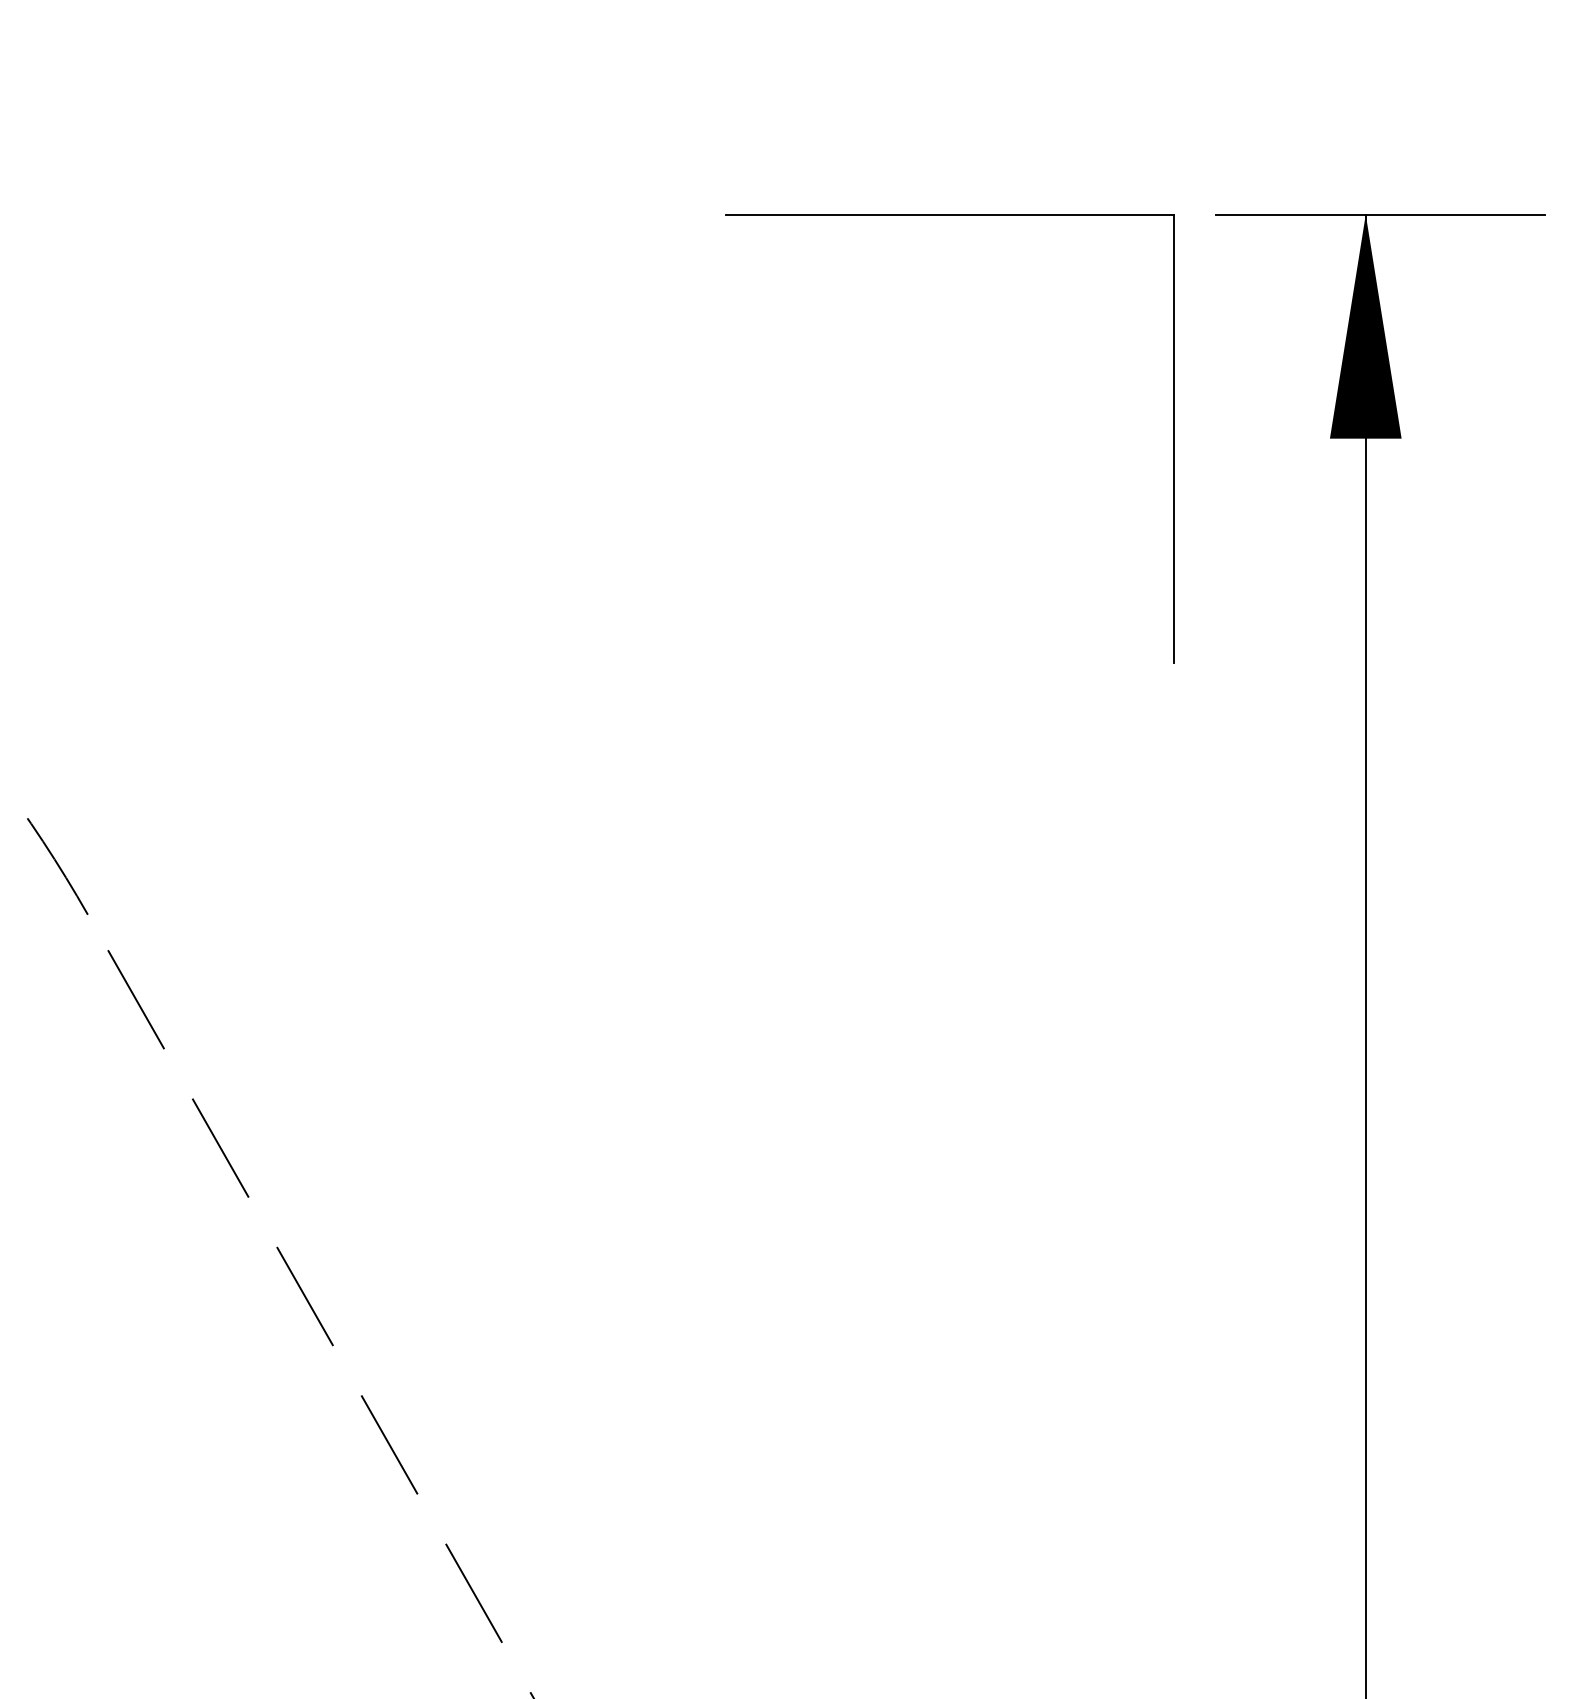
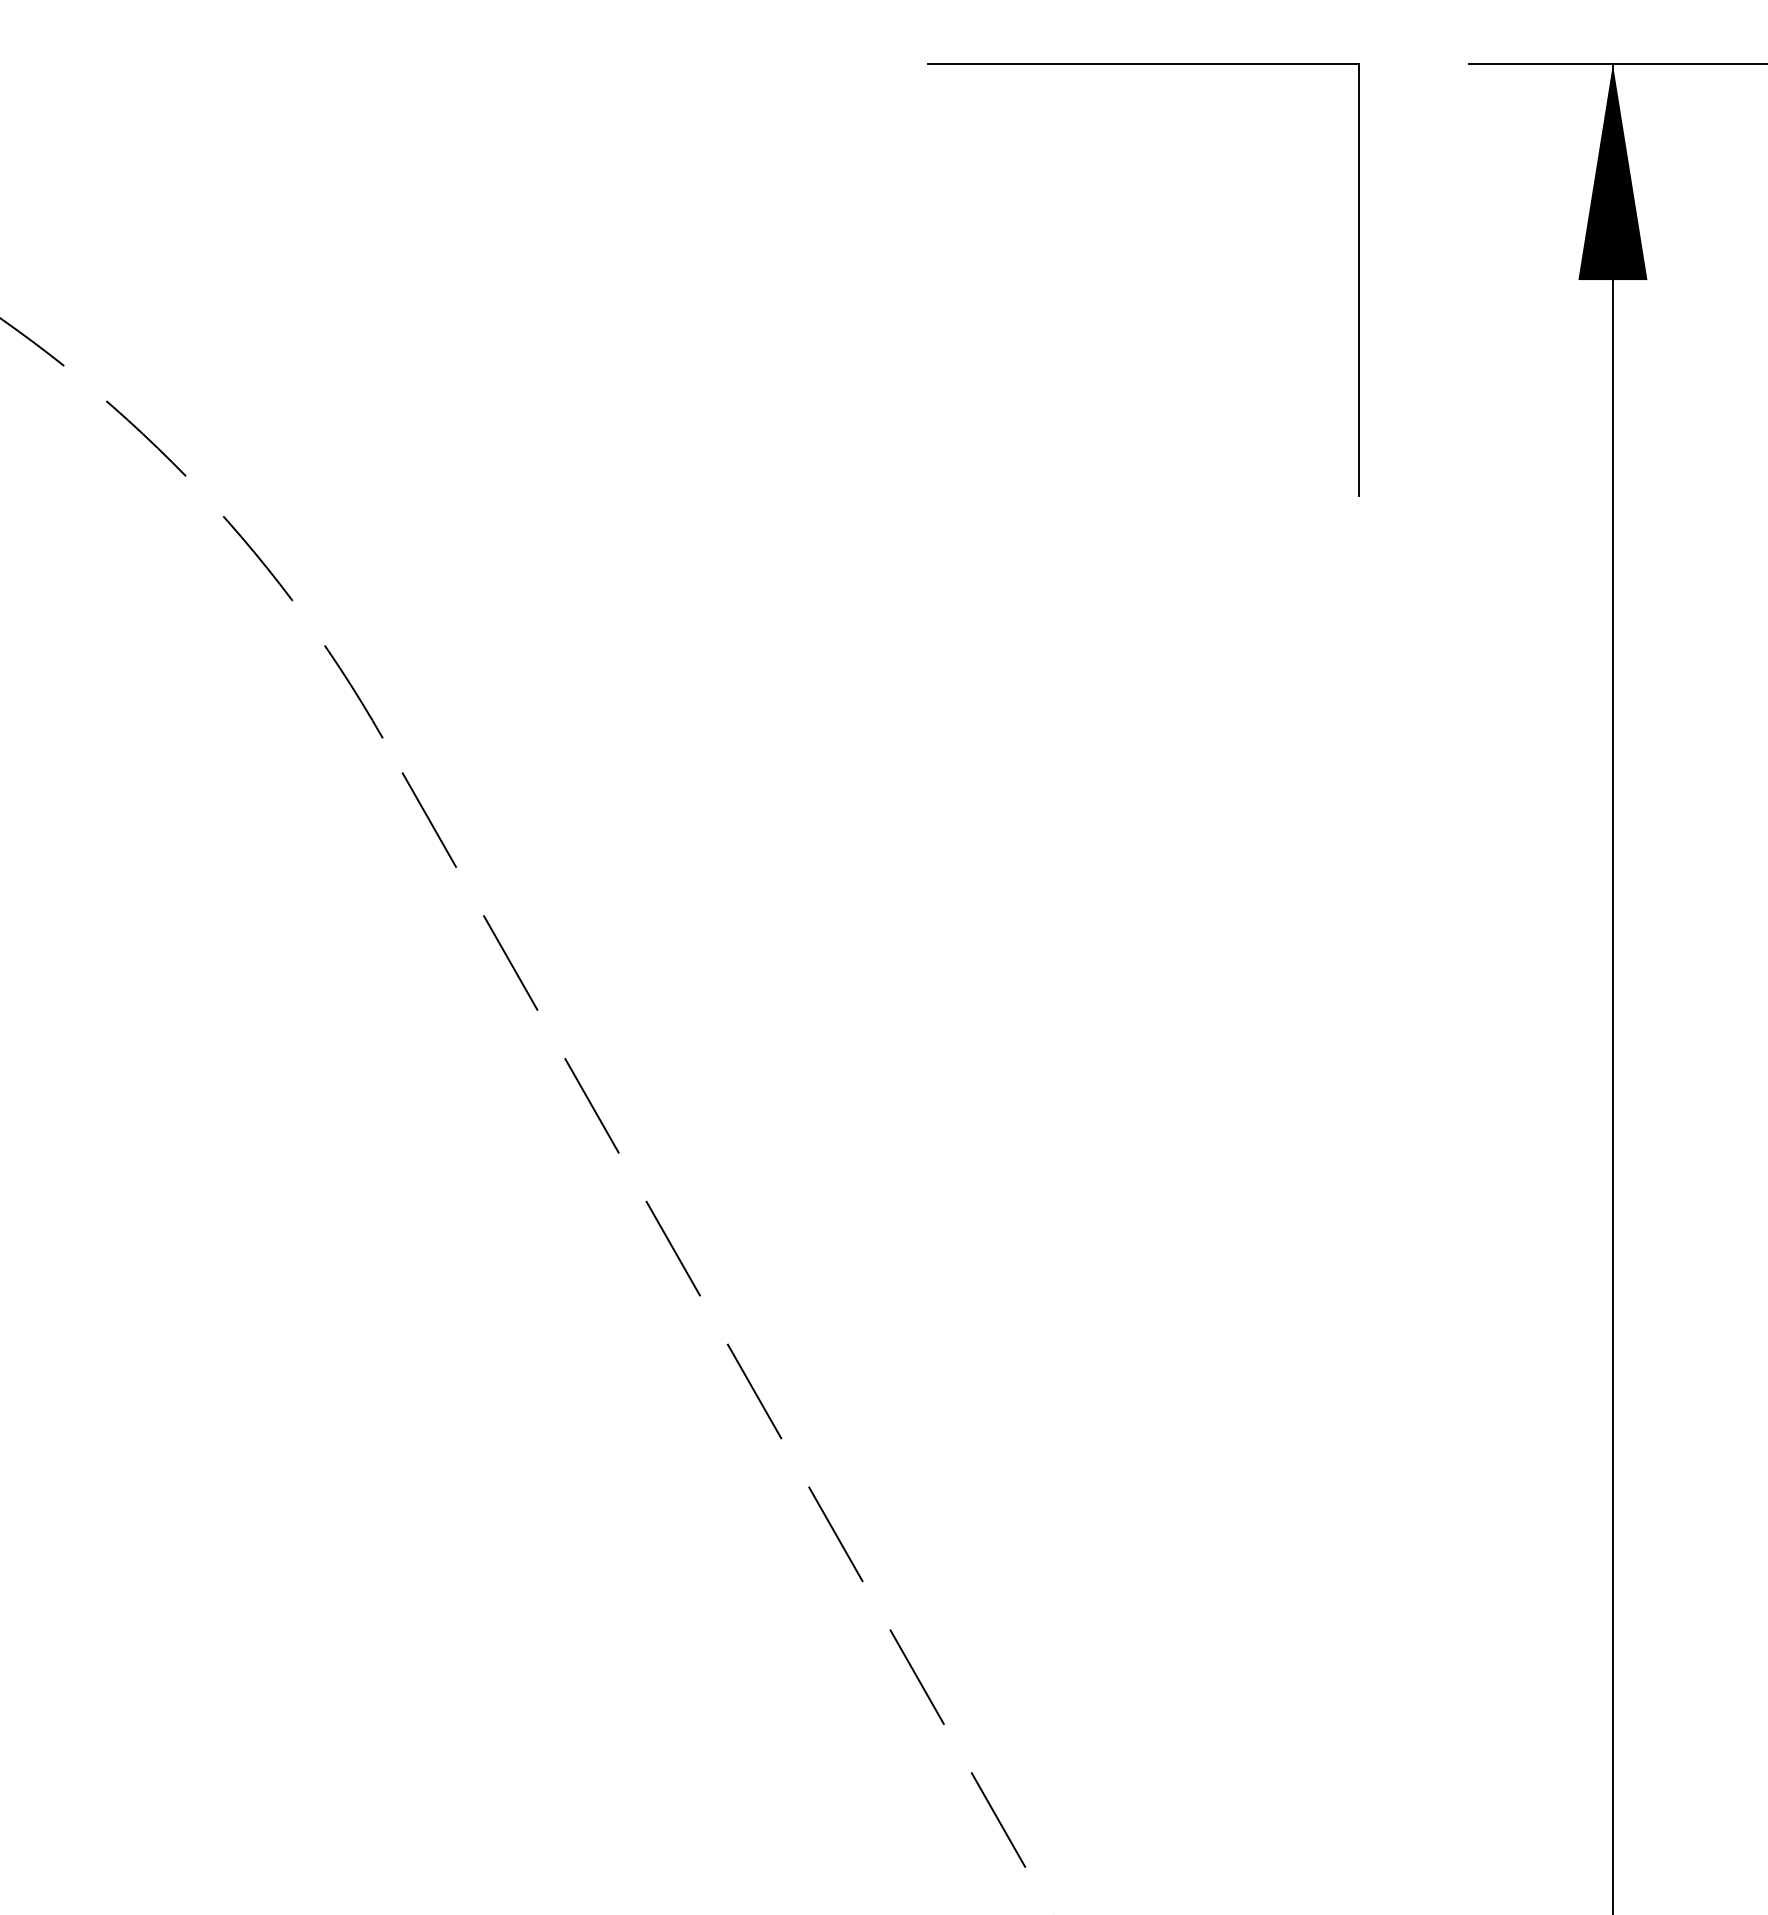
part: (949, 214) -> (1143, 64), moved

